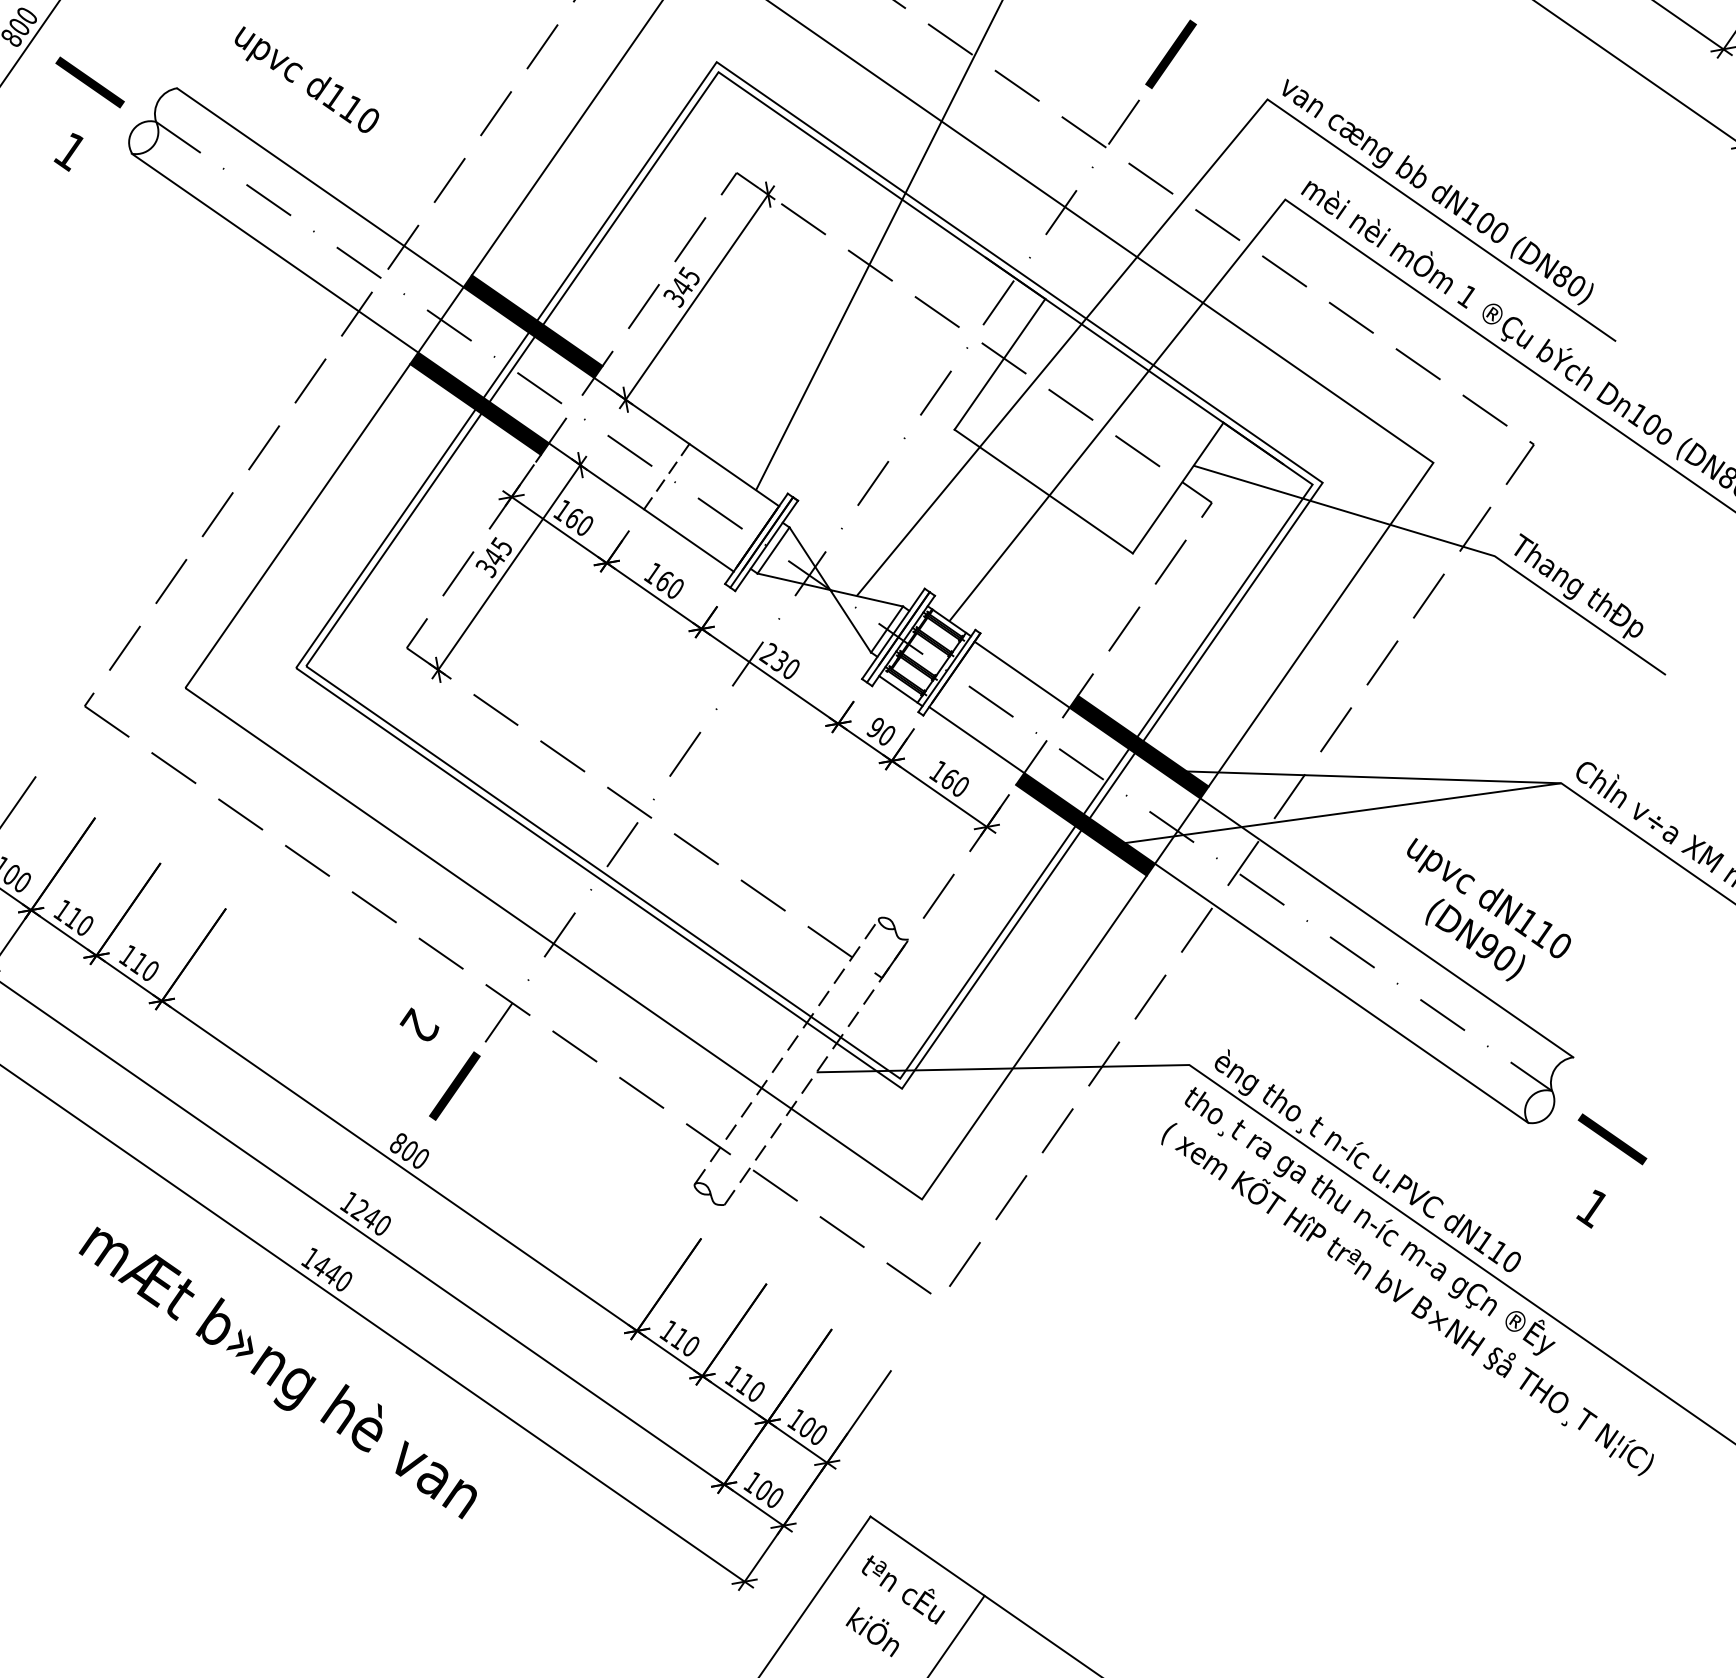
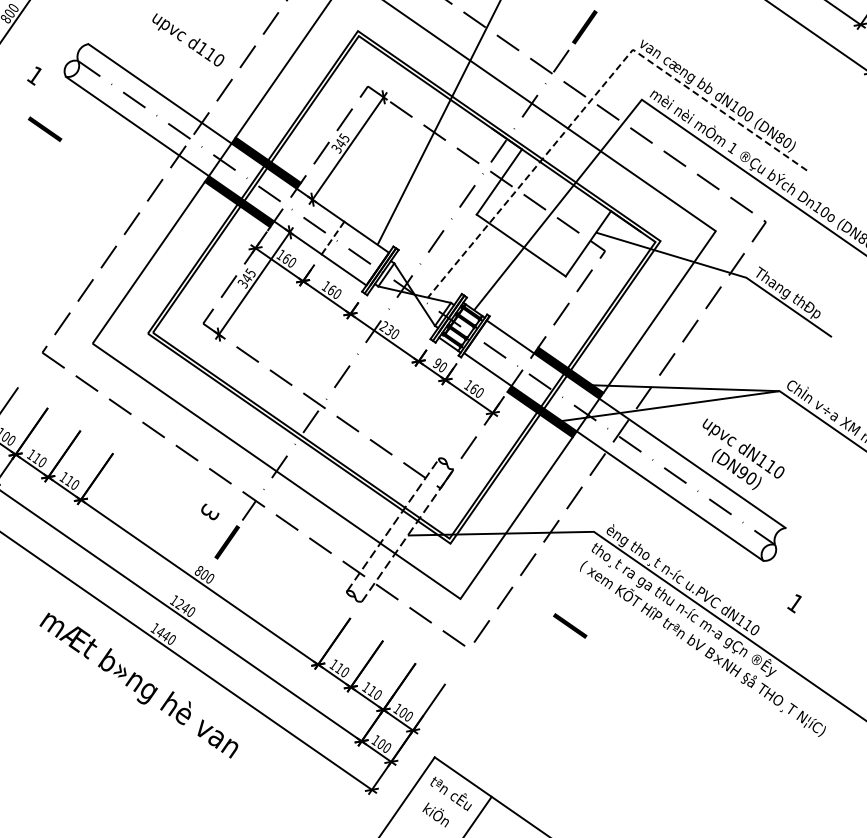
text: (307, 78) -> (188, 39), moved
part: (88, 80) -> (44, 128), moved
line: (1196, 185) -> (597, 92), solid -> dashed
text: (419, 1024) -> (209, 511), 2 -> 3
part: (1613, 1138) -> (570, 625), moved

